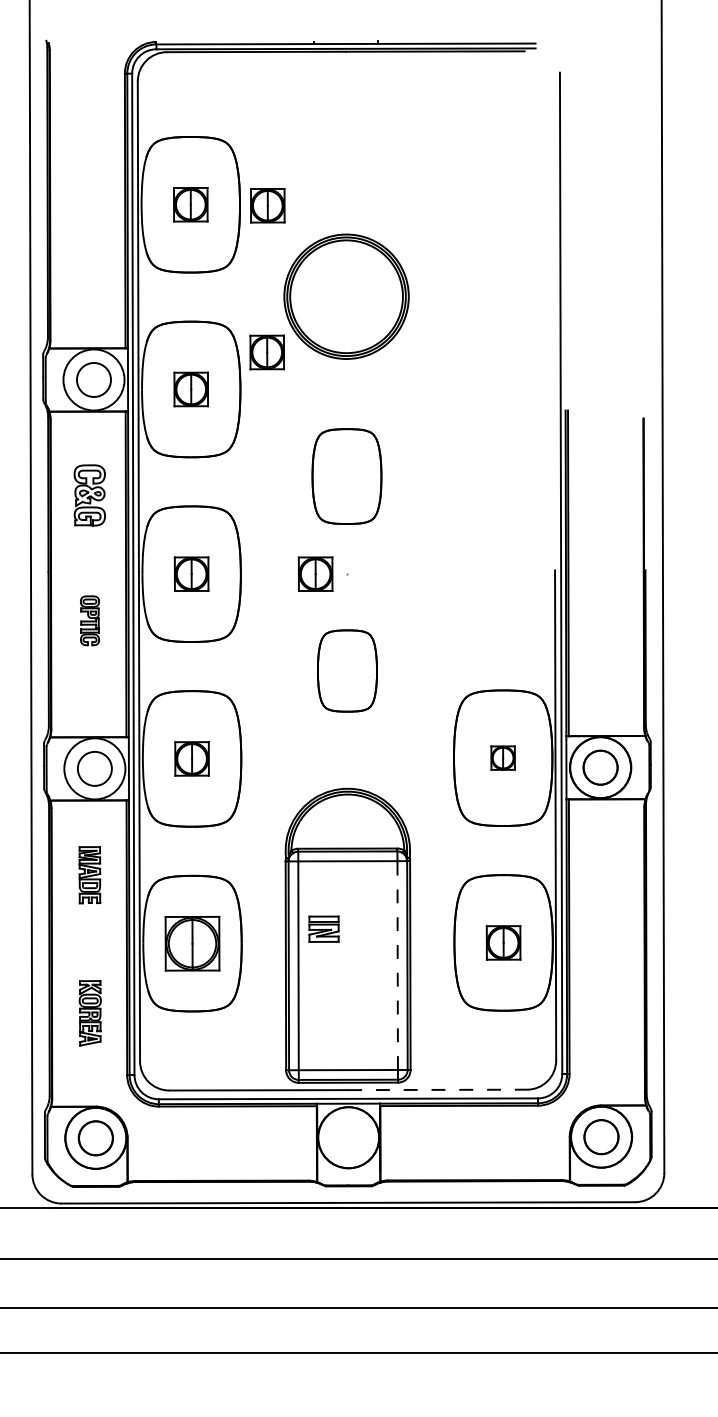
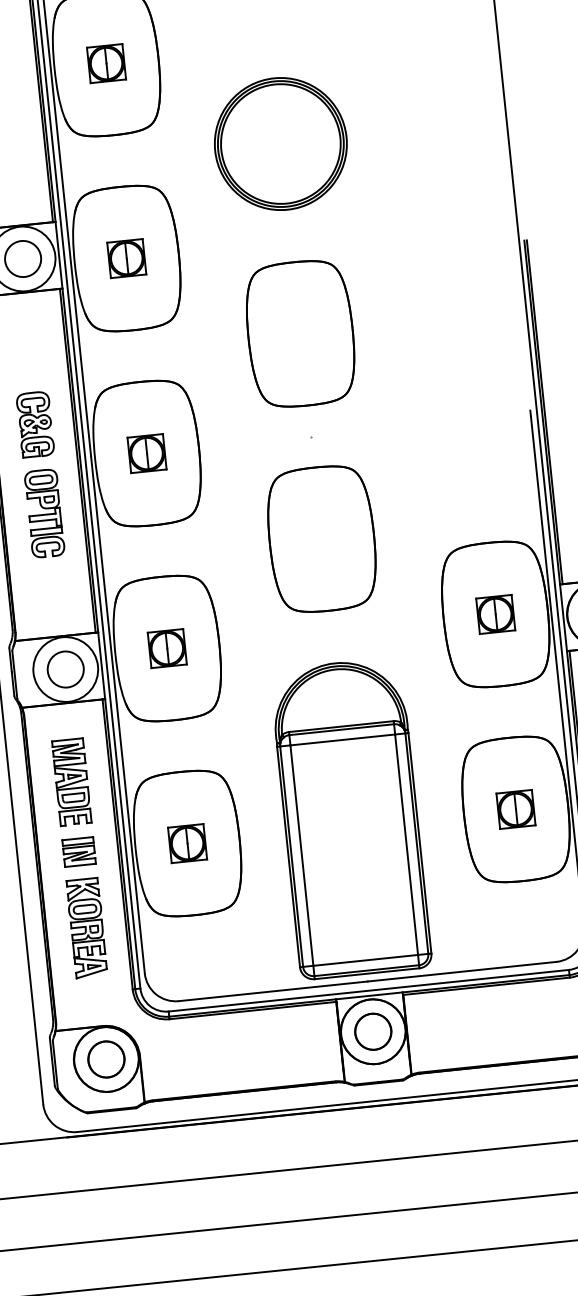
part: (267, 205) -> (187, 56), removed
part: (266, 352) -> (202, 211), removed
part: (346, 476) -> (300, 333), size x1.43
part: (89, 495) -> (35, 424), moved
part: (315, 573) -> (277, 439), removed
part: (89, 620) -> (44, 513), size x1.67
part: (347, 670) -> (321, 538), size x1.67
part: (502, 757) -> (494, 613), size x1.43
part: (89, 875) -> (71, 782), size x1.43
part: (323, 928) -> (78, 851), moved
part: (192, 943) -> (187, 843), size x0.62
line: (397, 965) -> (406, 844), dashed -> solid
part: (90, 1013) -> (87, 928), size x1.43
line: (438, 1089) -> (462, 971), dashed -> solid
circle: (348, 1137) -> (373, 1031), added

